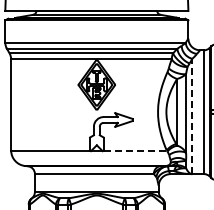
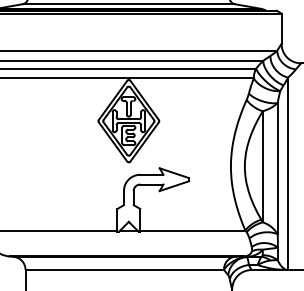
line: (192, 116) -> (288, 173), dashed -> solid
line: (135, 150) -> (193, 230), dashed -> solid

